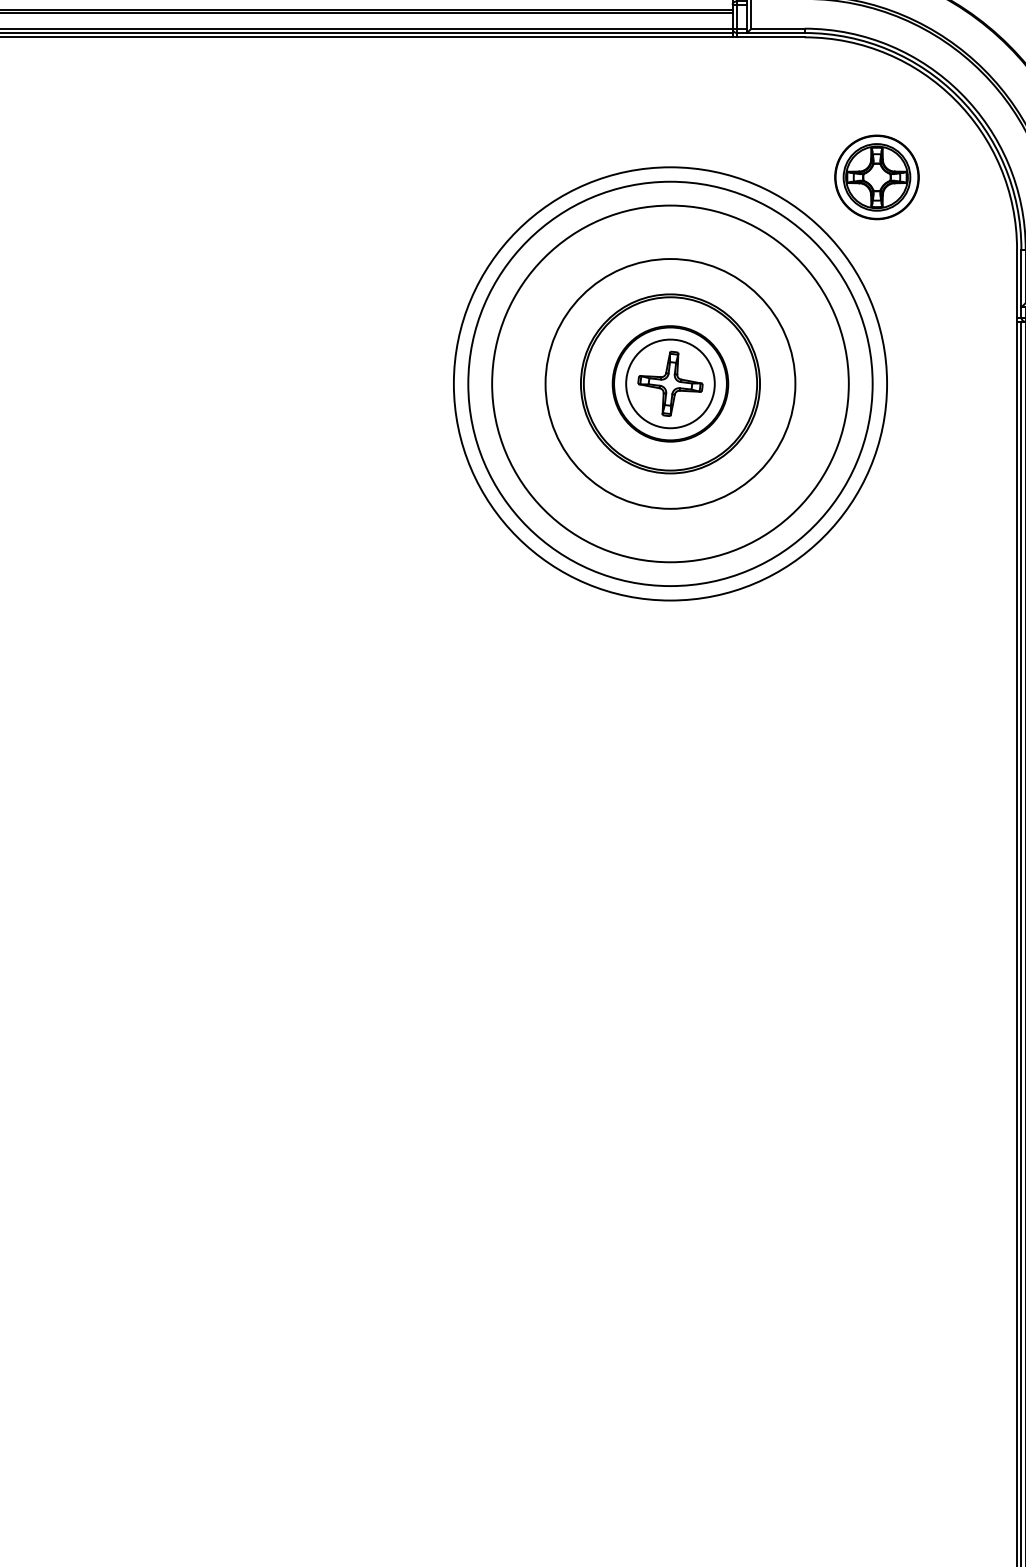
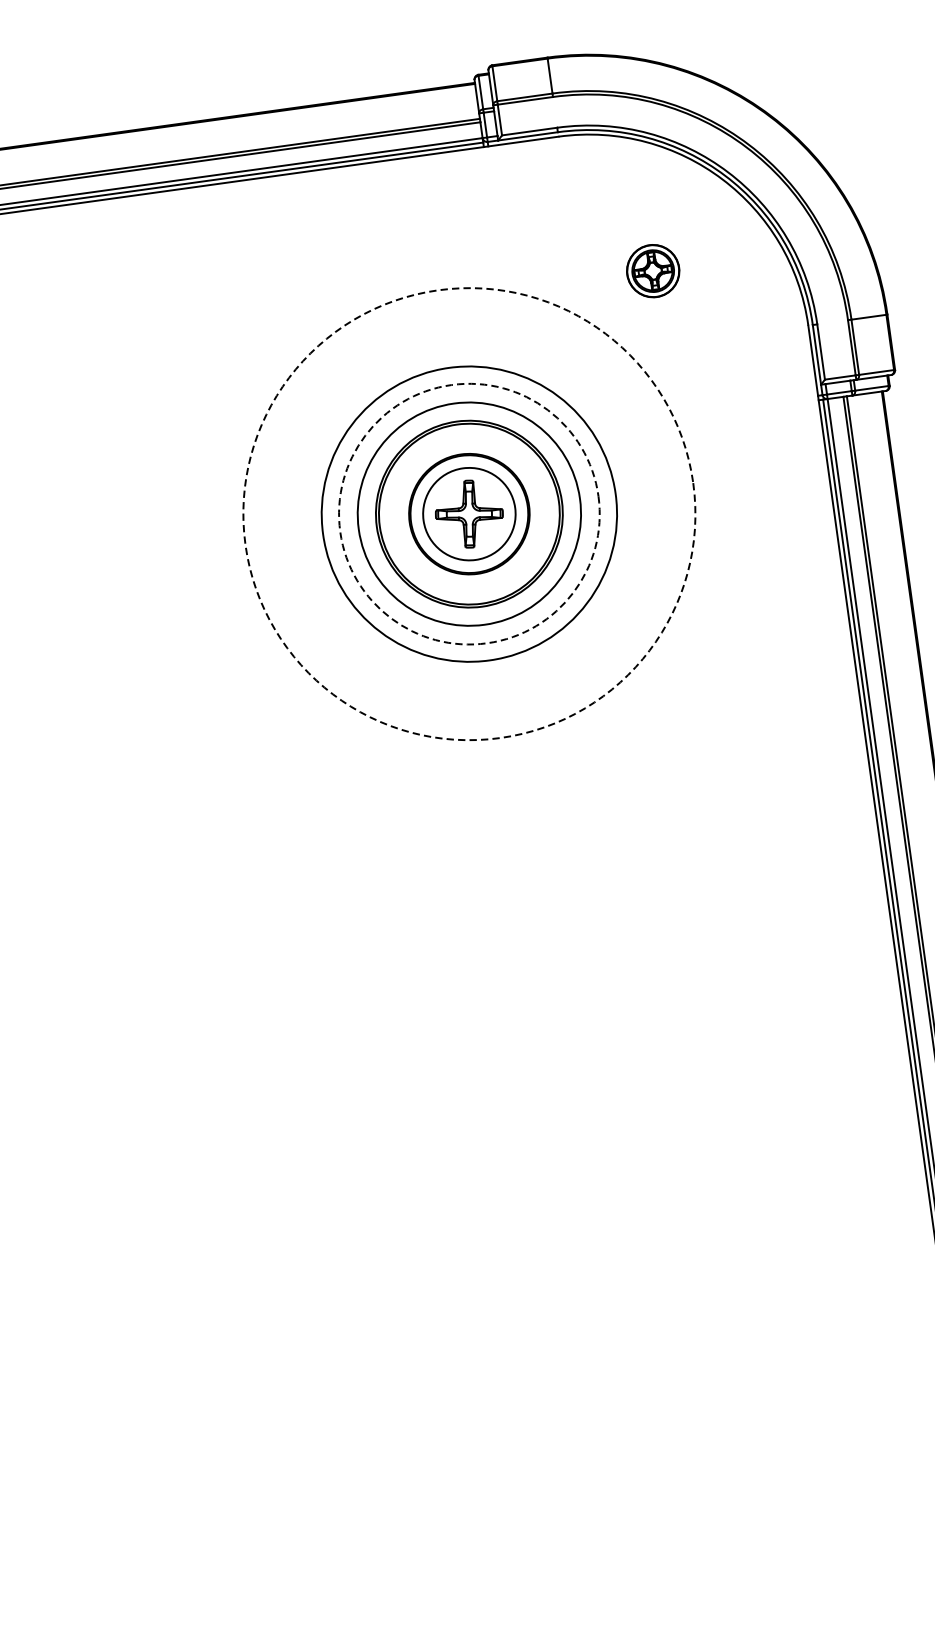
part: (876, 177) -> (652, 271), size x0.6
circle: (670, 383) -> (469, 513), size x0.6
circle: (670, 383) -> (469, 513), size x0.7
circle: (670, 383) -> (469, 513), solid -> dashed
circle: (670, 383) -> (469, 513), solid -> dashed

